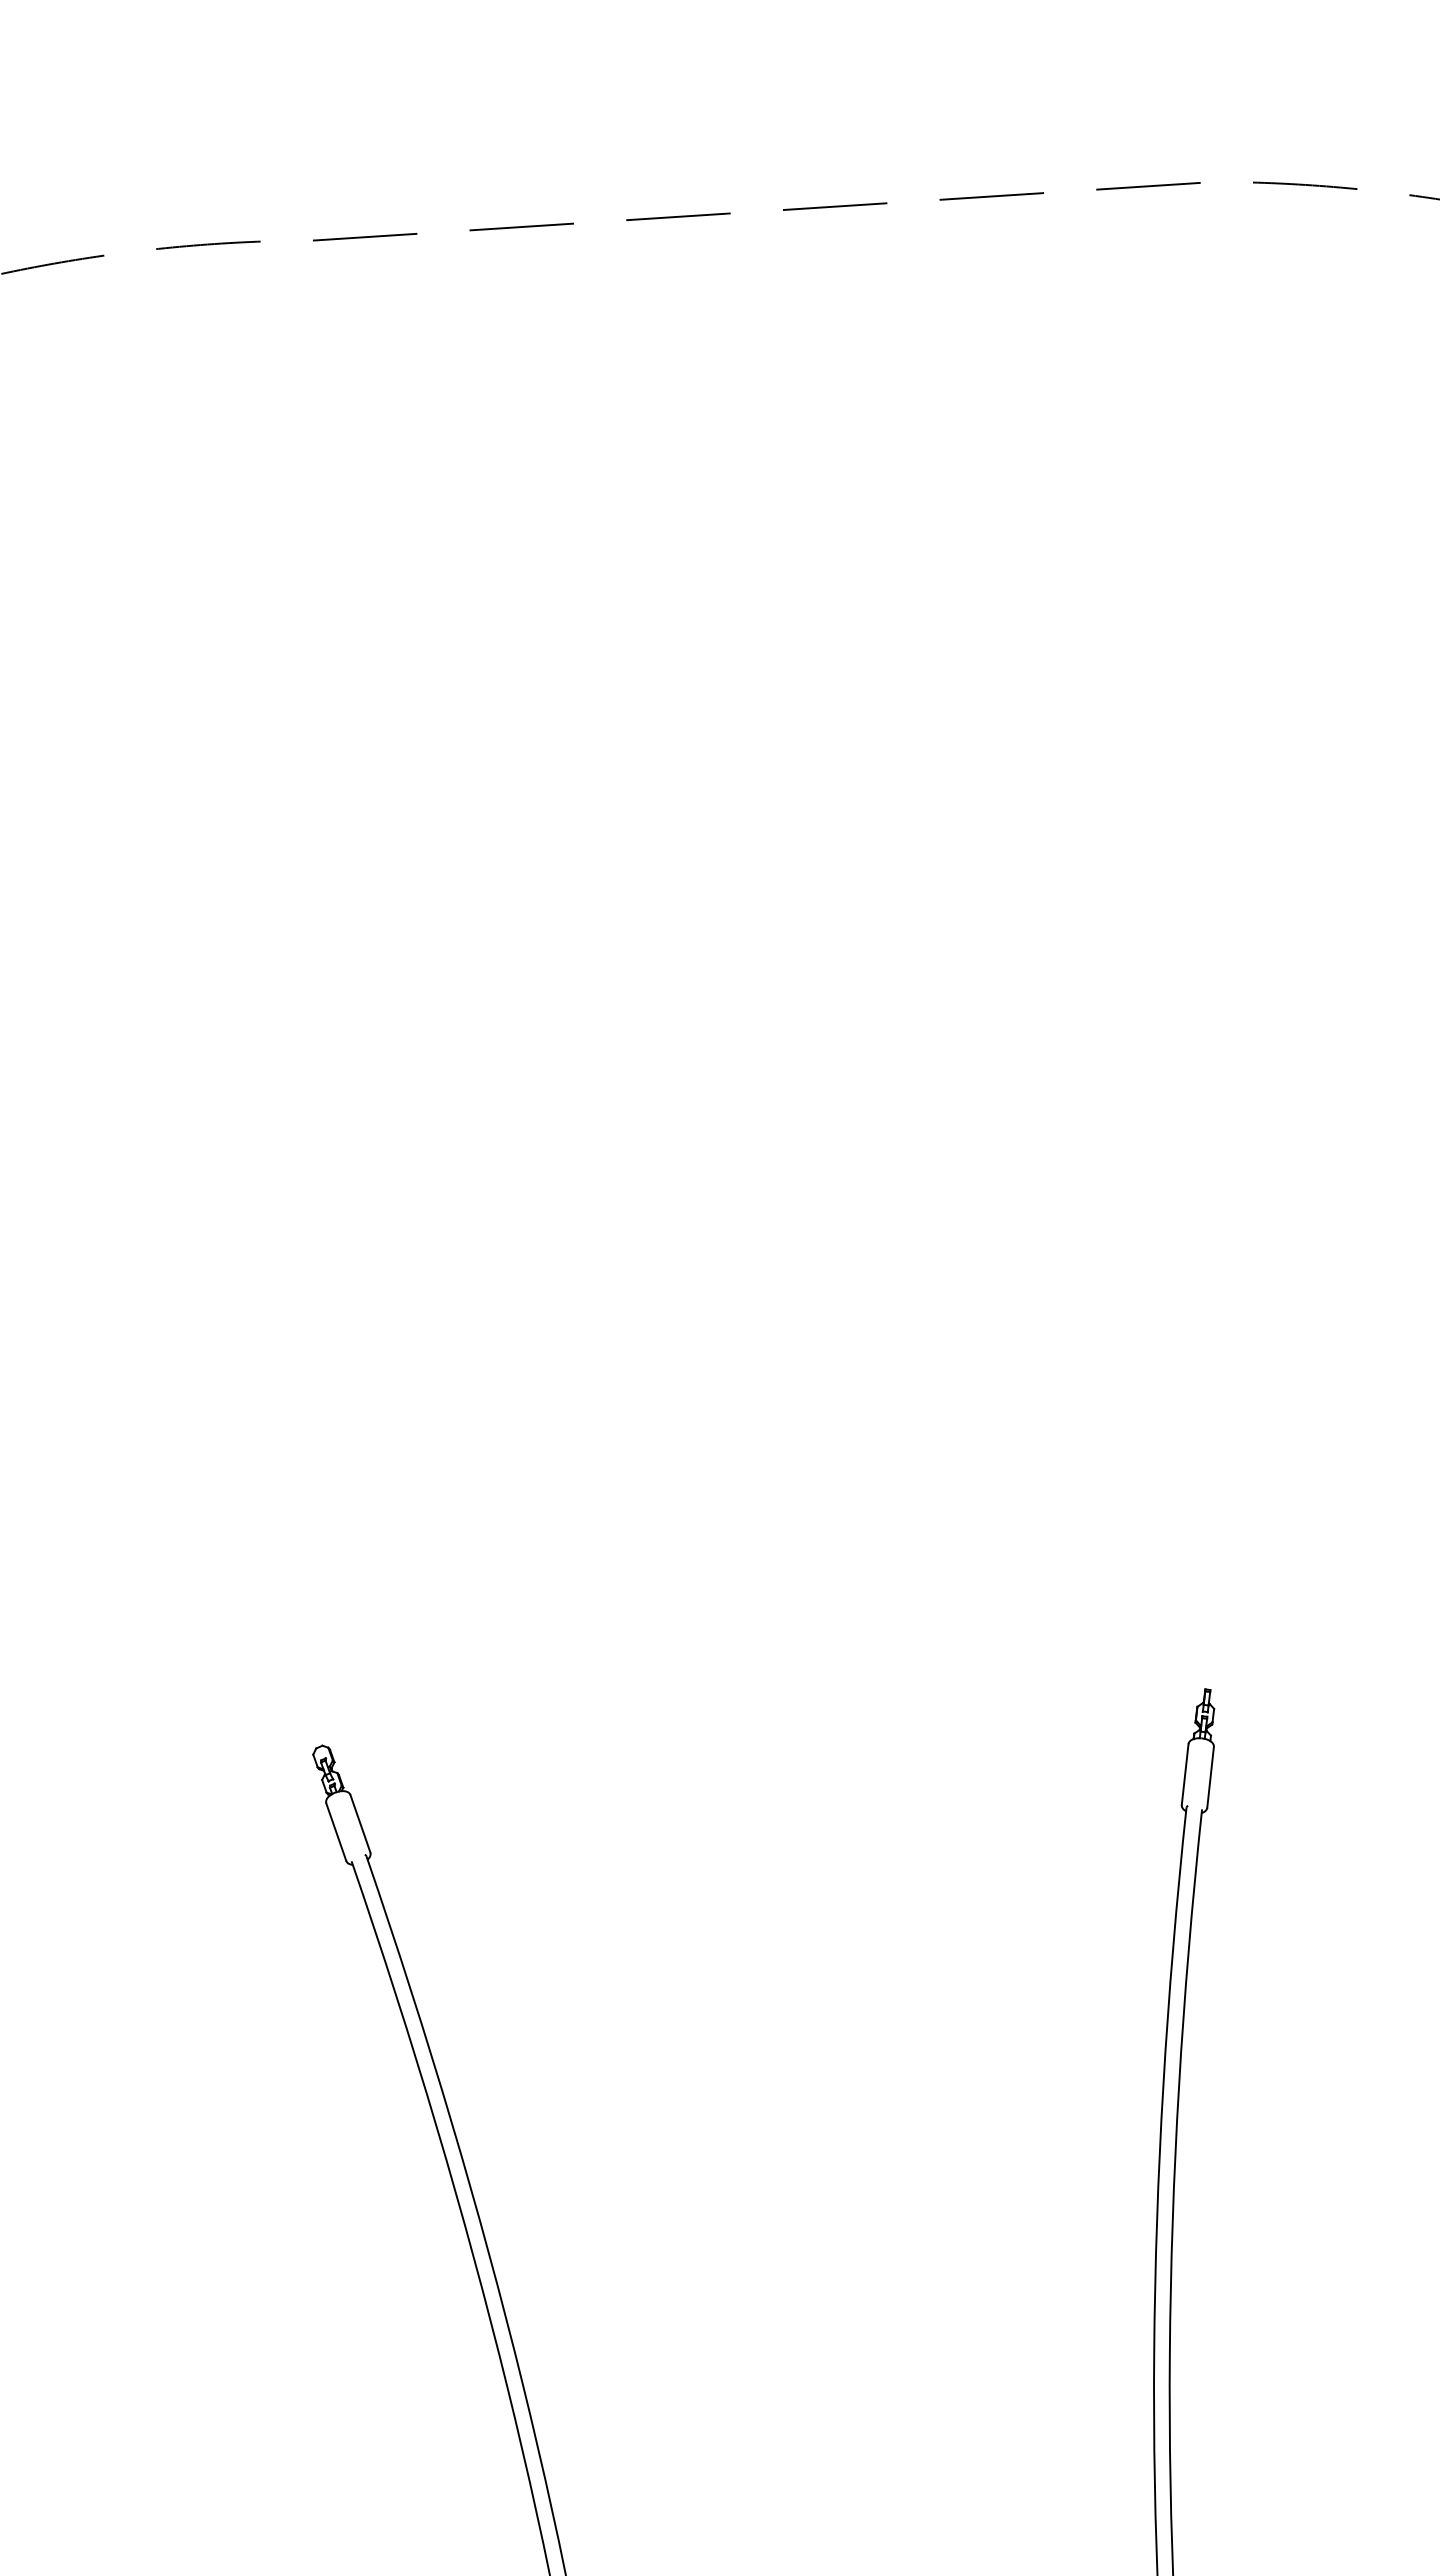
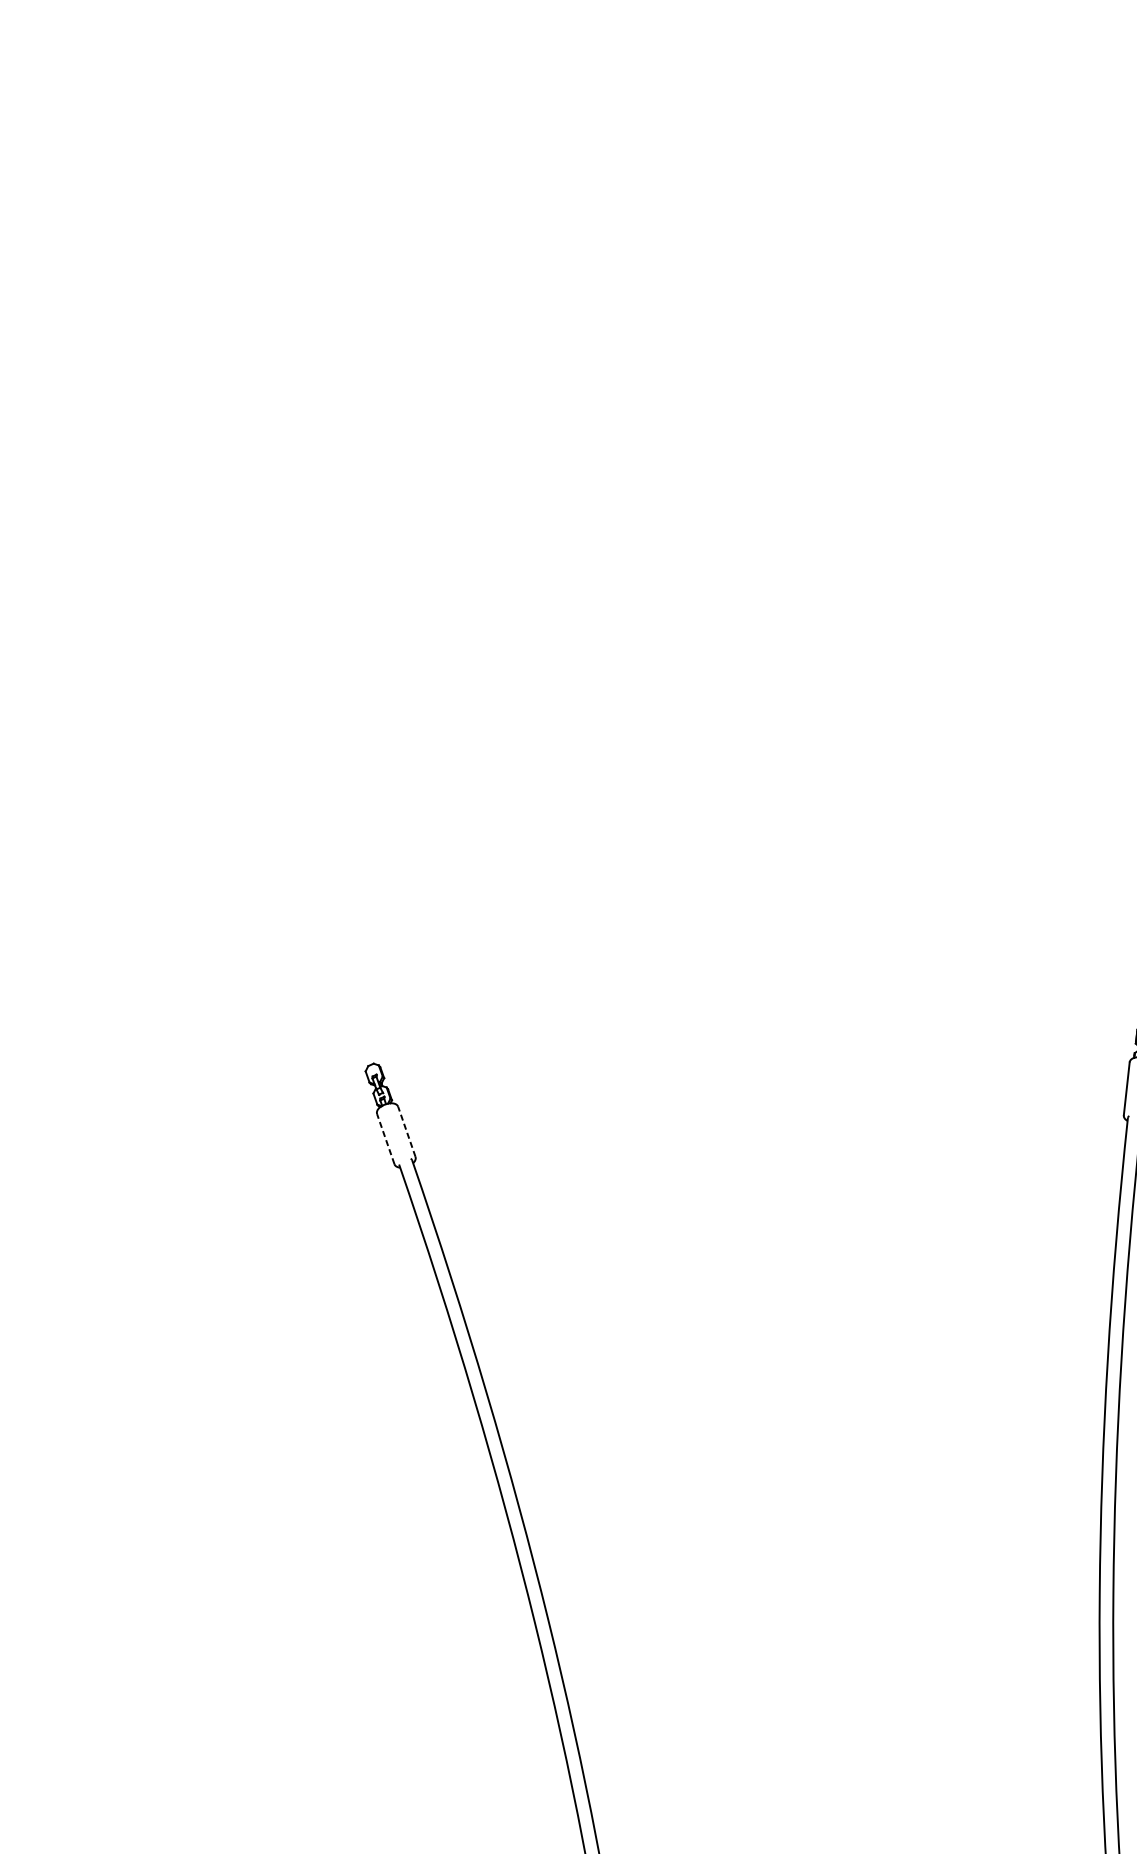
line: (360, 1823) -> (406, 1131), solid -> dashed
line: (336, 1831) -> (385, 1138), solid -> dashed

